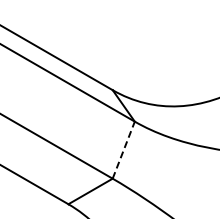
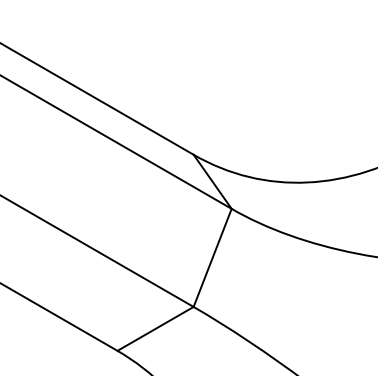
line: (123, 150) -> (212, 258), dashed -> solid

